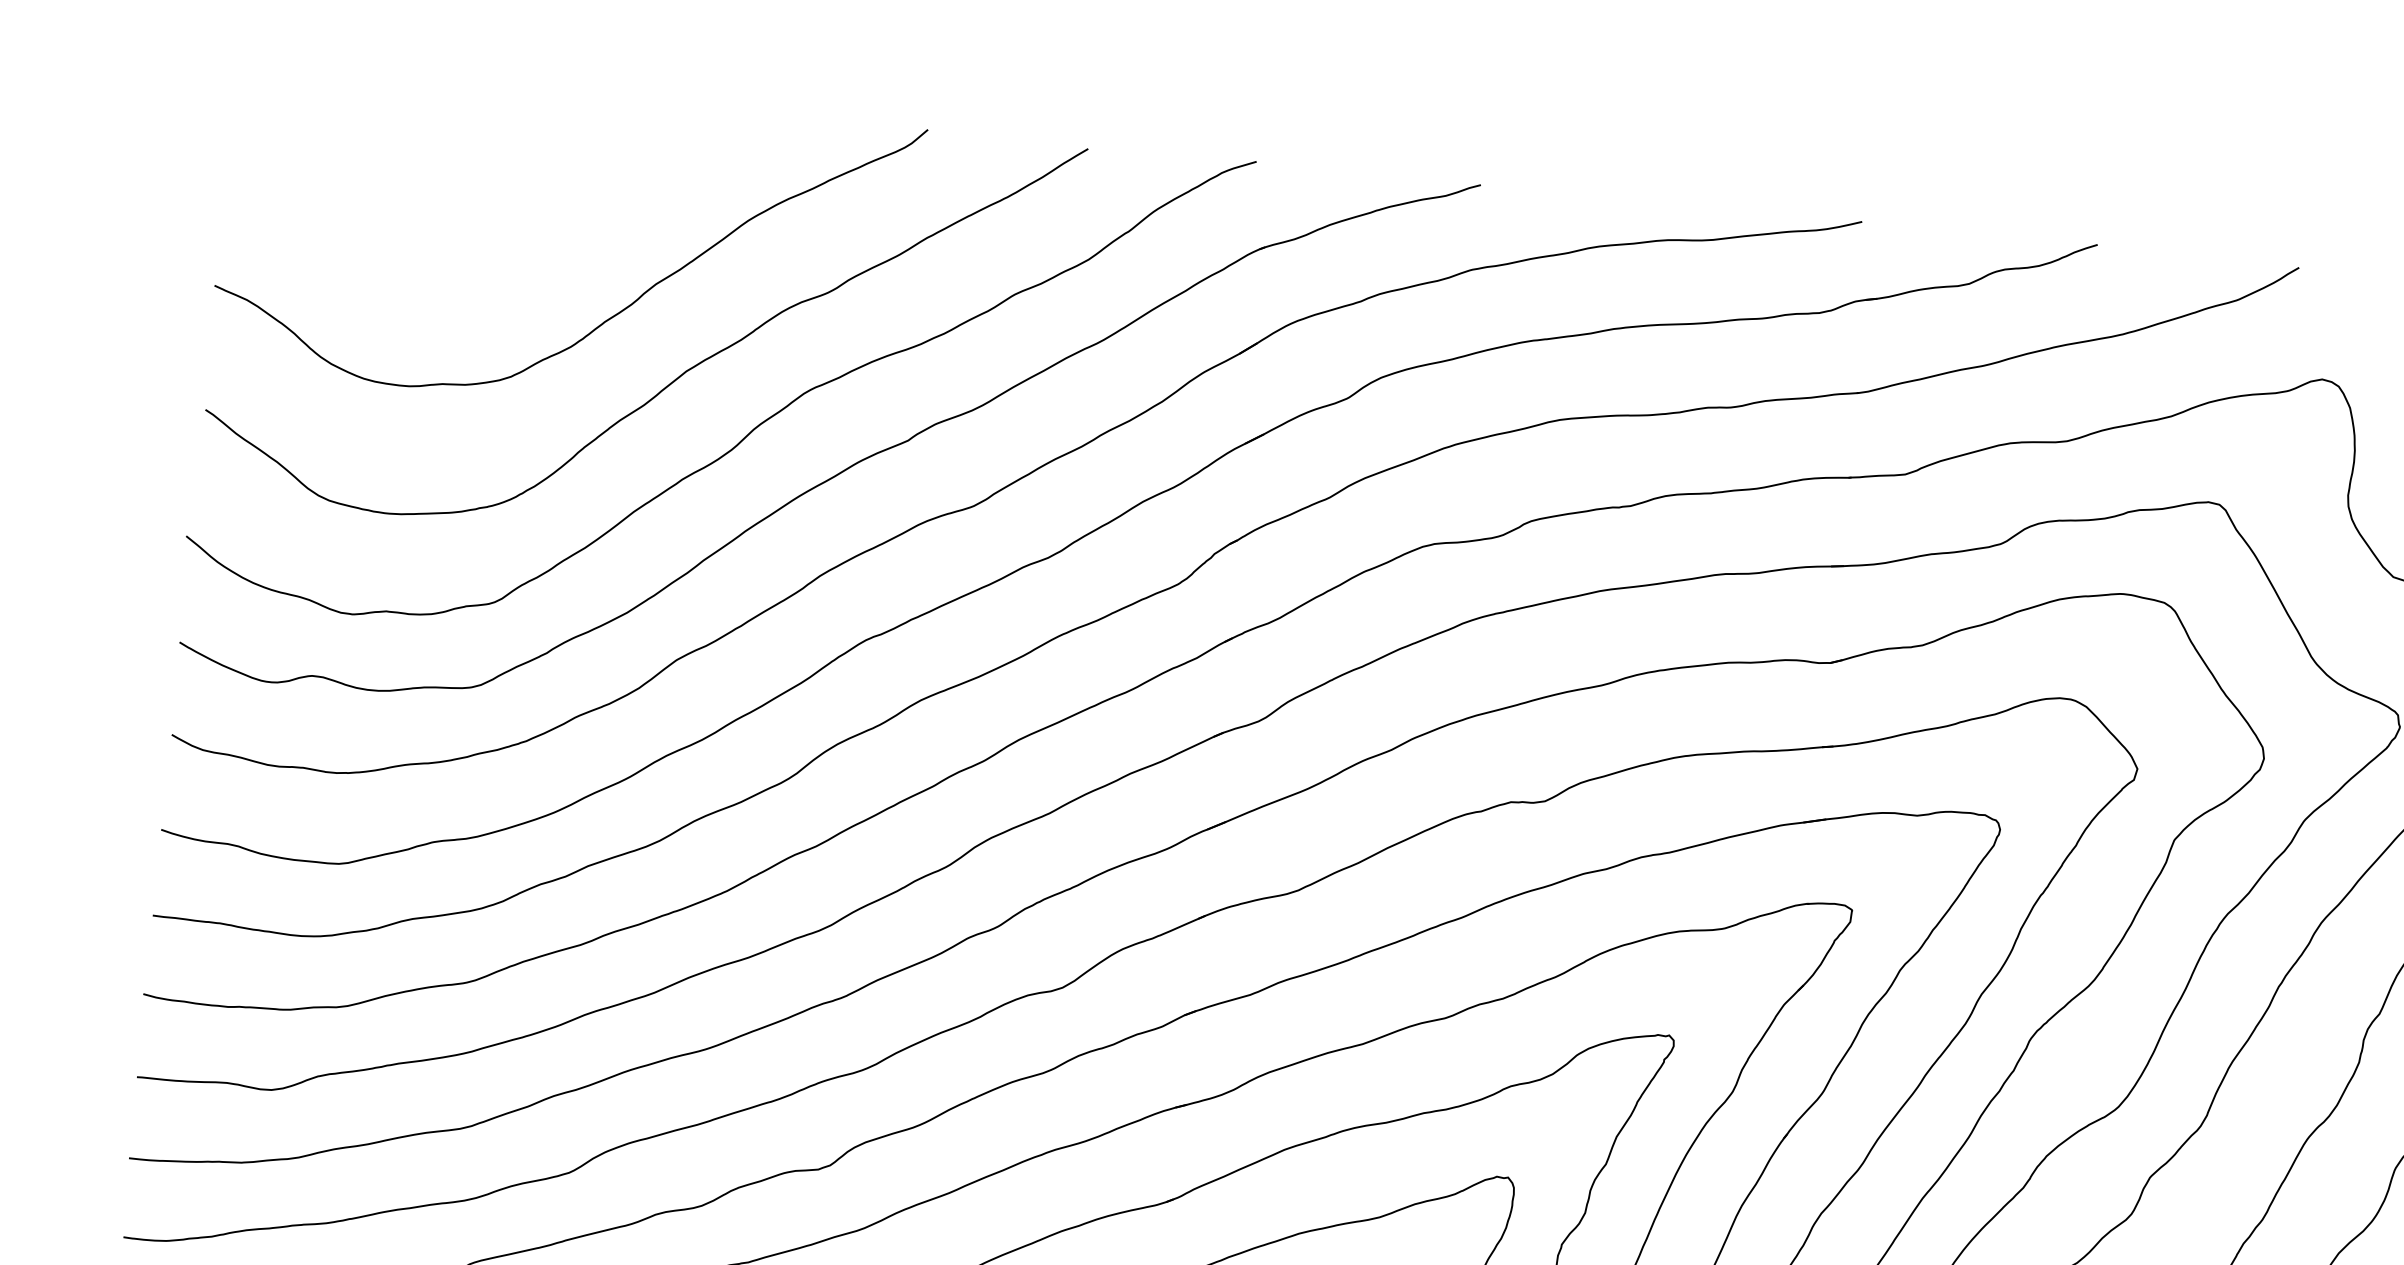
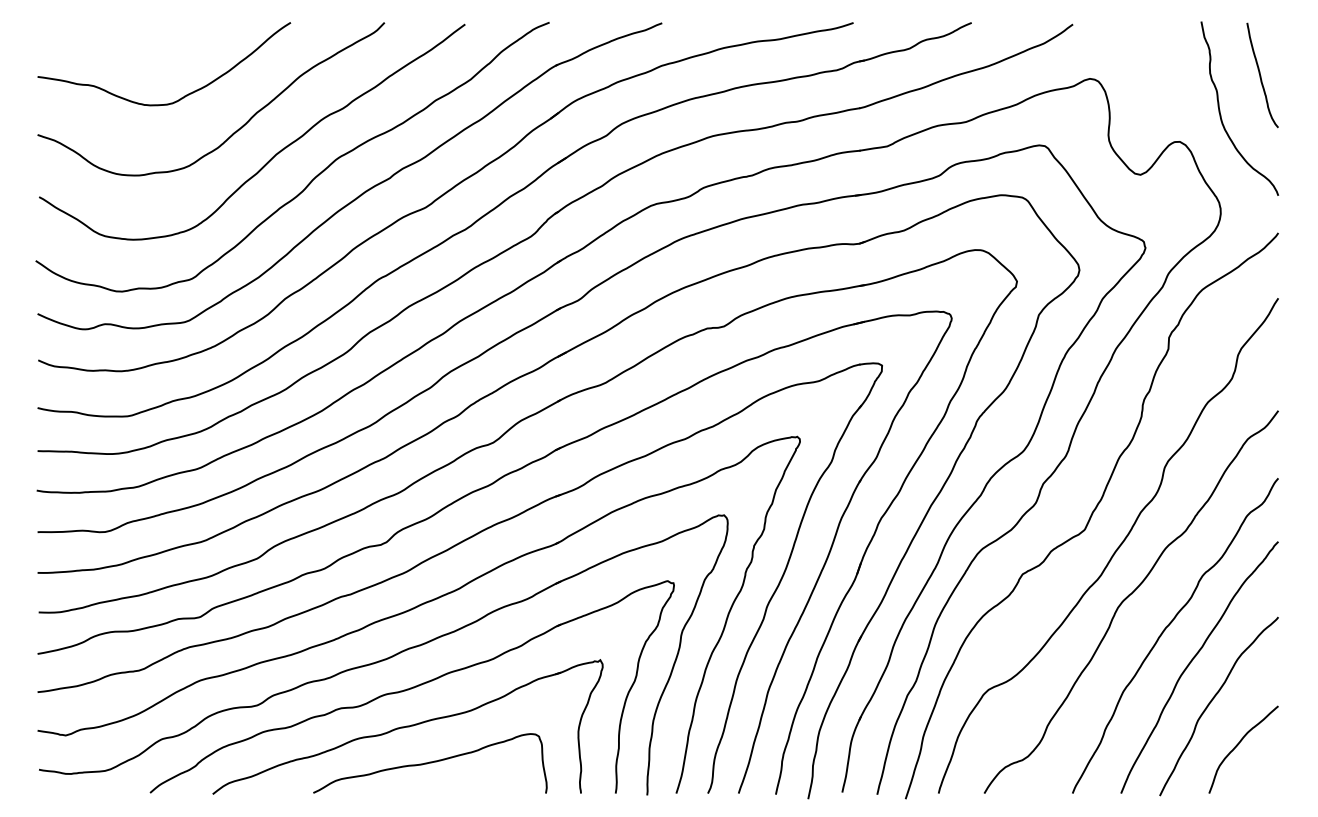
curve: (514, 235) -> (184, 95), added

